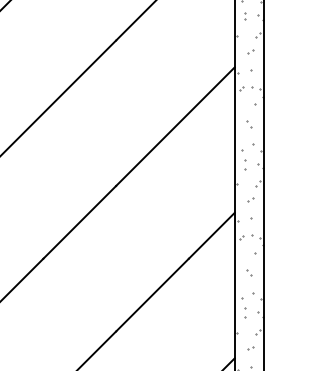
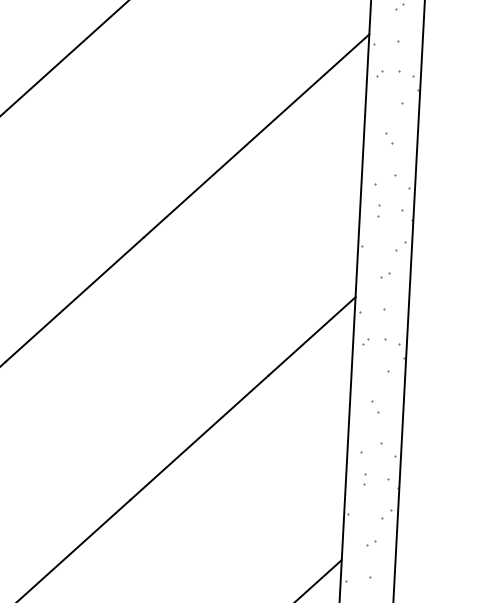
part: (245, 164) -> (379, 210), size x0.62
part: (245, 313) -> (365, 480), size x0.62

